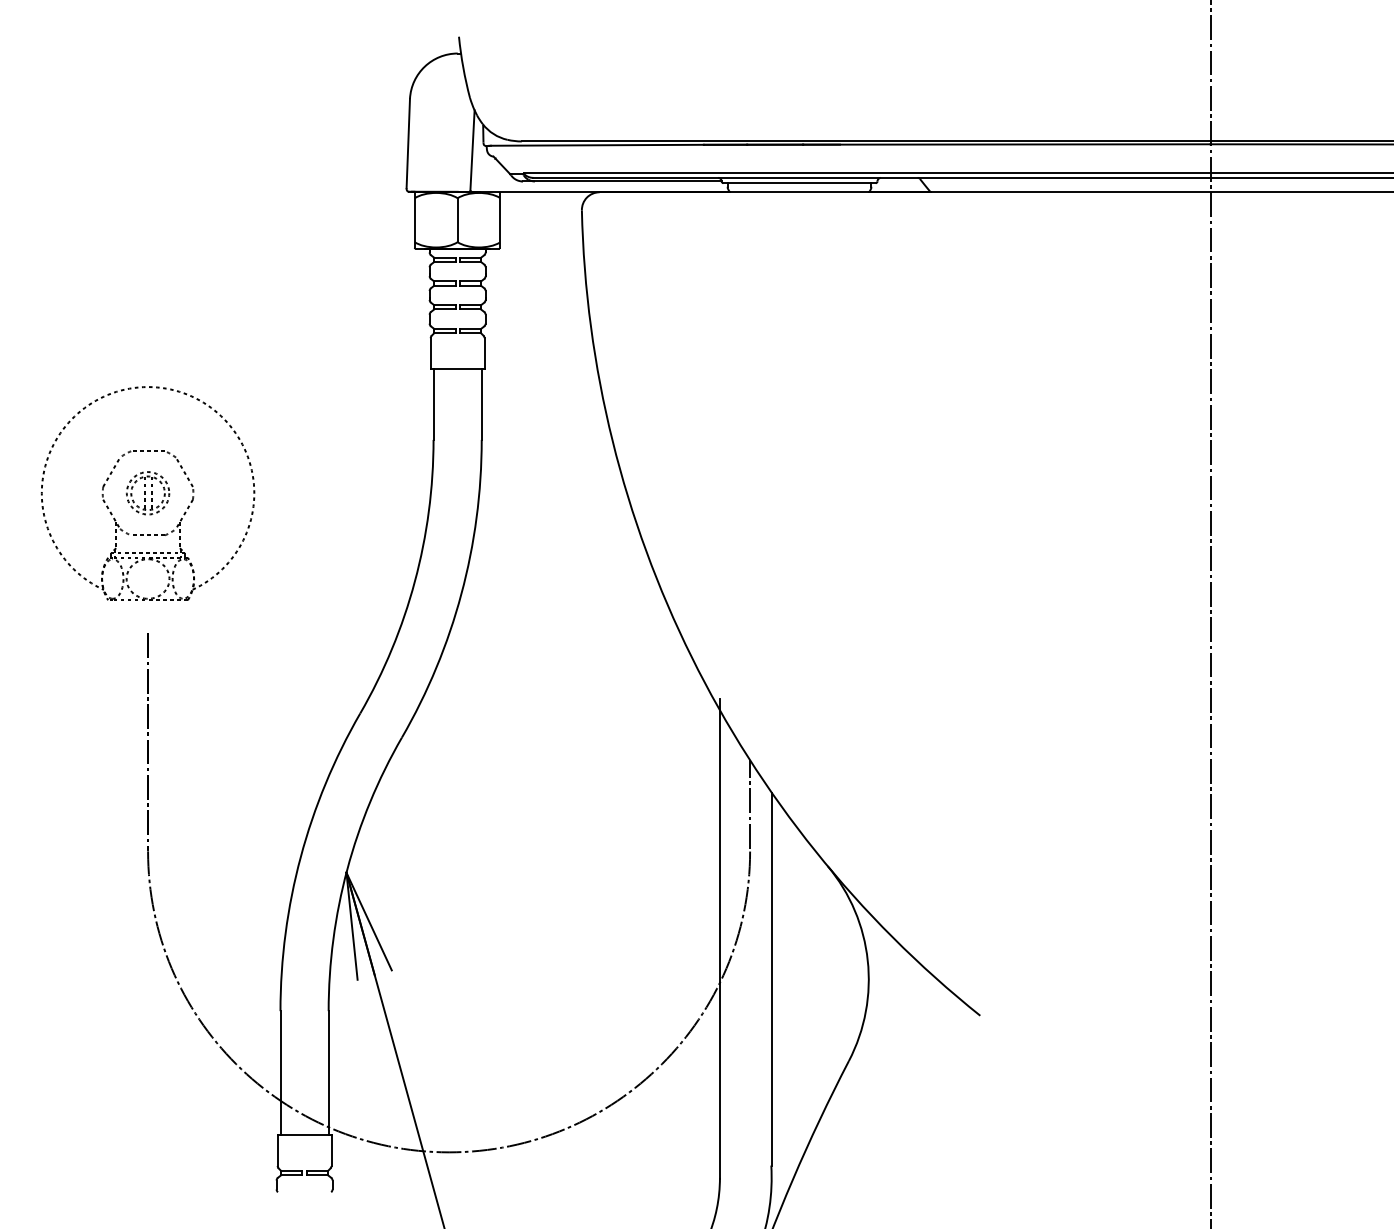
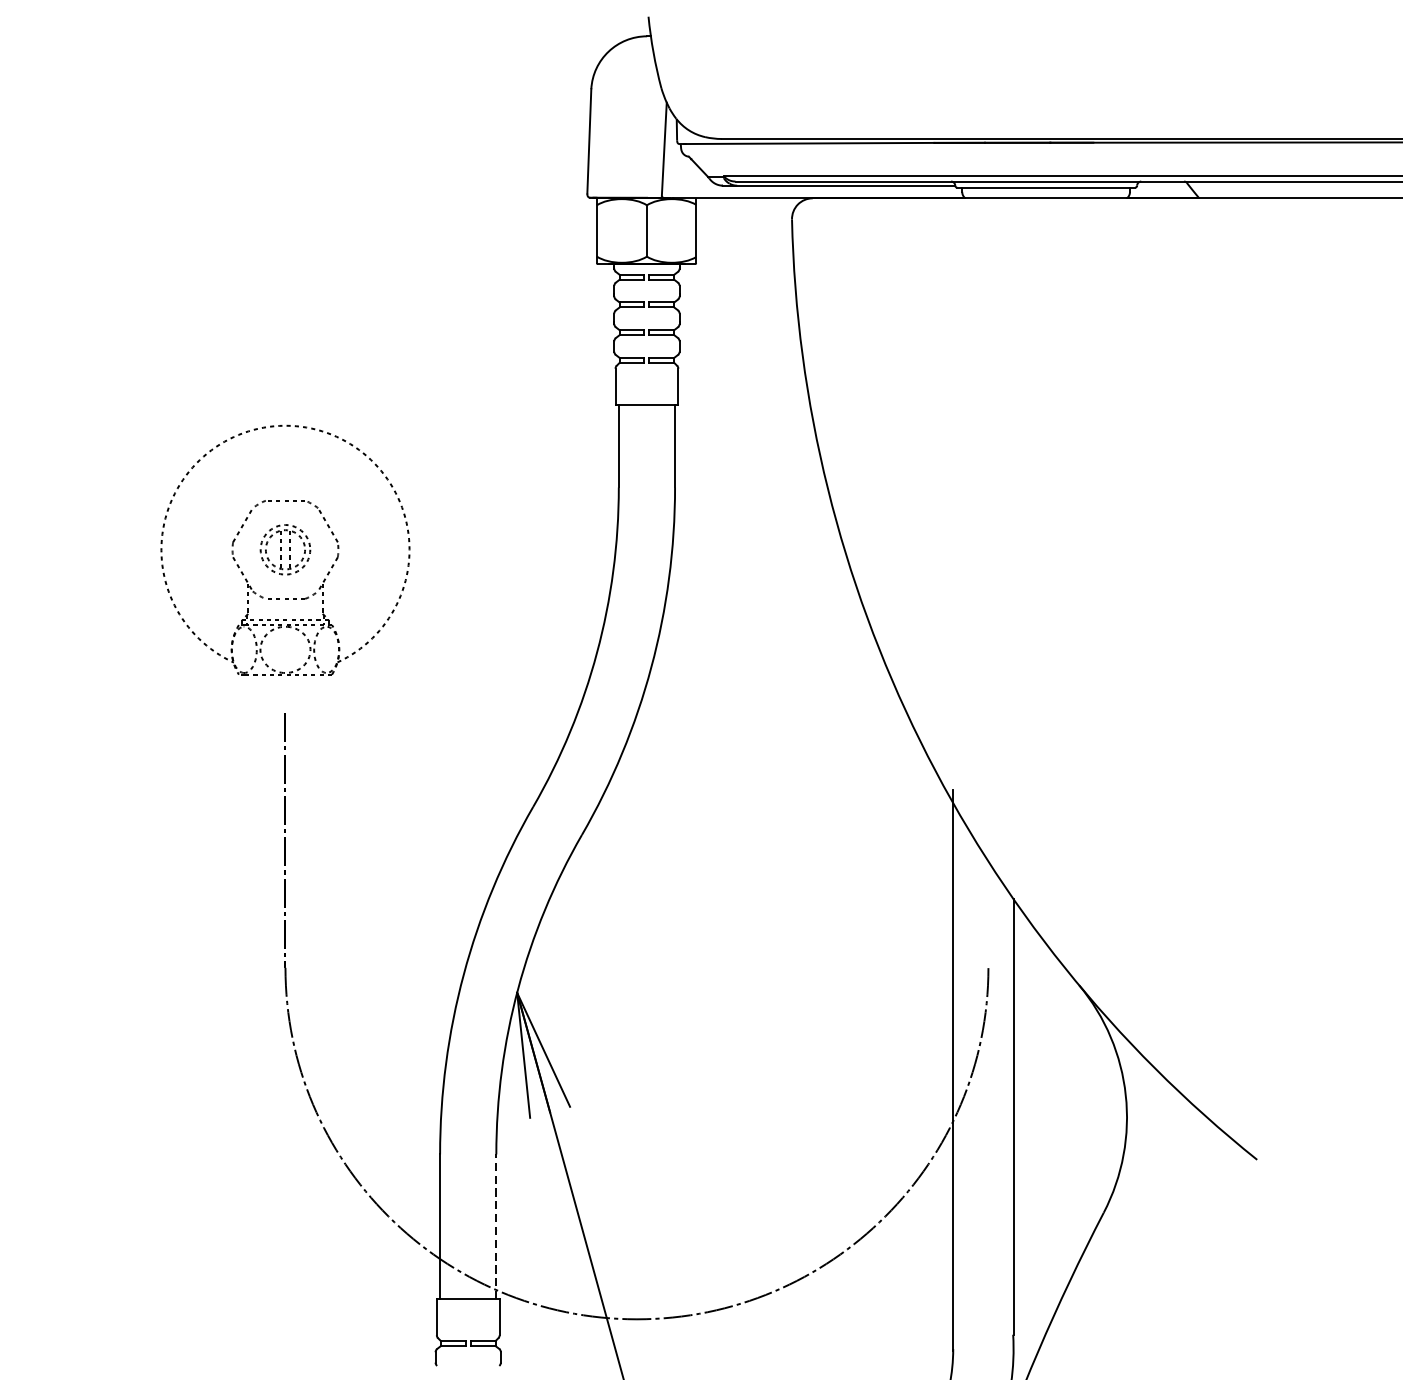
line: (750, 804) -> (988, 913), removed
line: (328, 1072) -> (496, 1226), solid -> dashed

